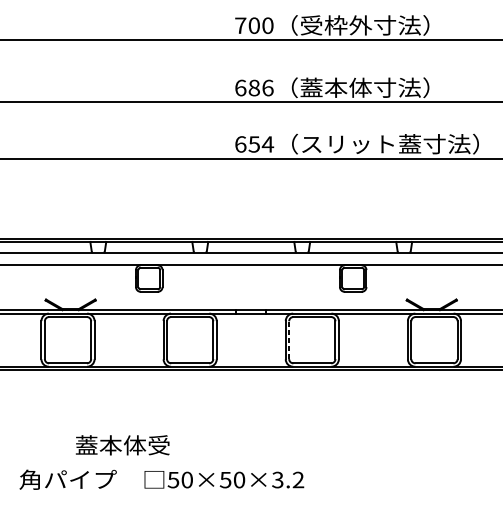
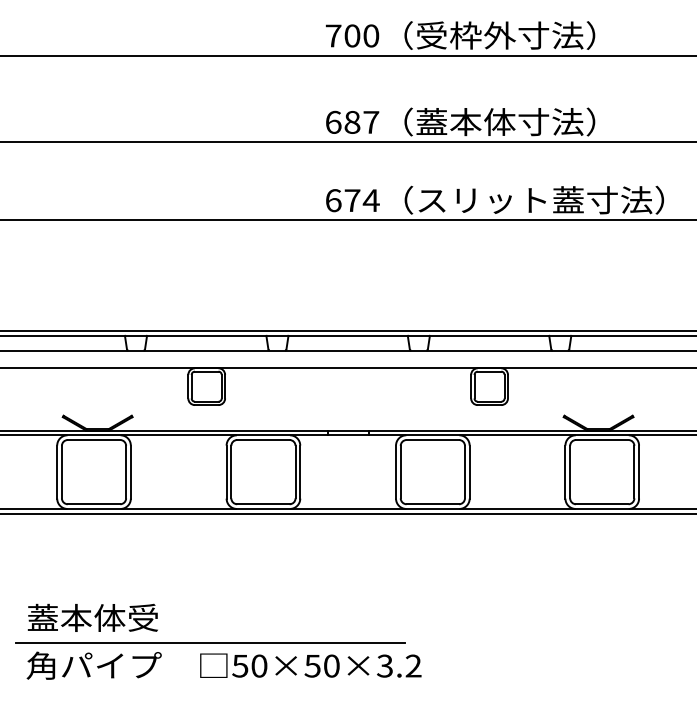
text: (268, 87) -> (371, 121), 686 -> 687
text: (254, 144) -> (352, 200), 654 -> 674
line: (288, 339) -> (400, 471), dashed -> solid
text: (122, 445) -> (92, 617), moved
line: (152, 463) -> (210, 643), added

